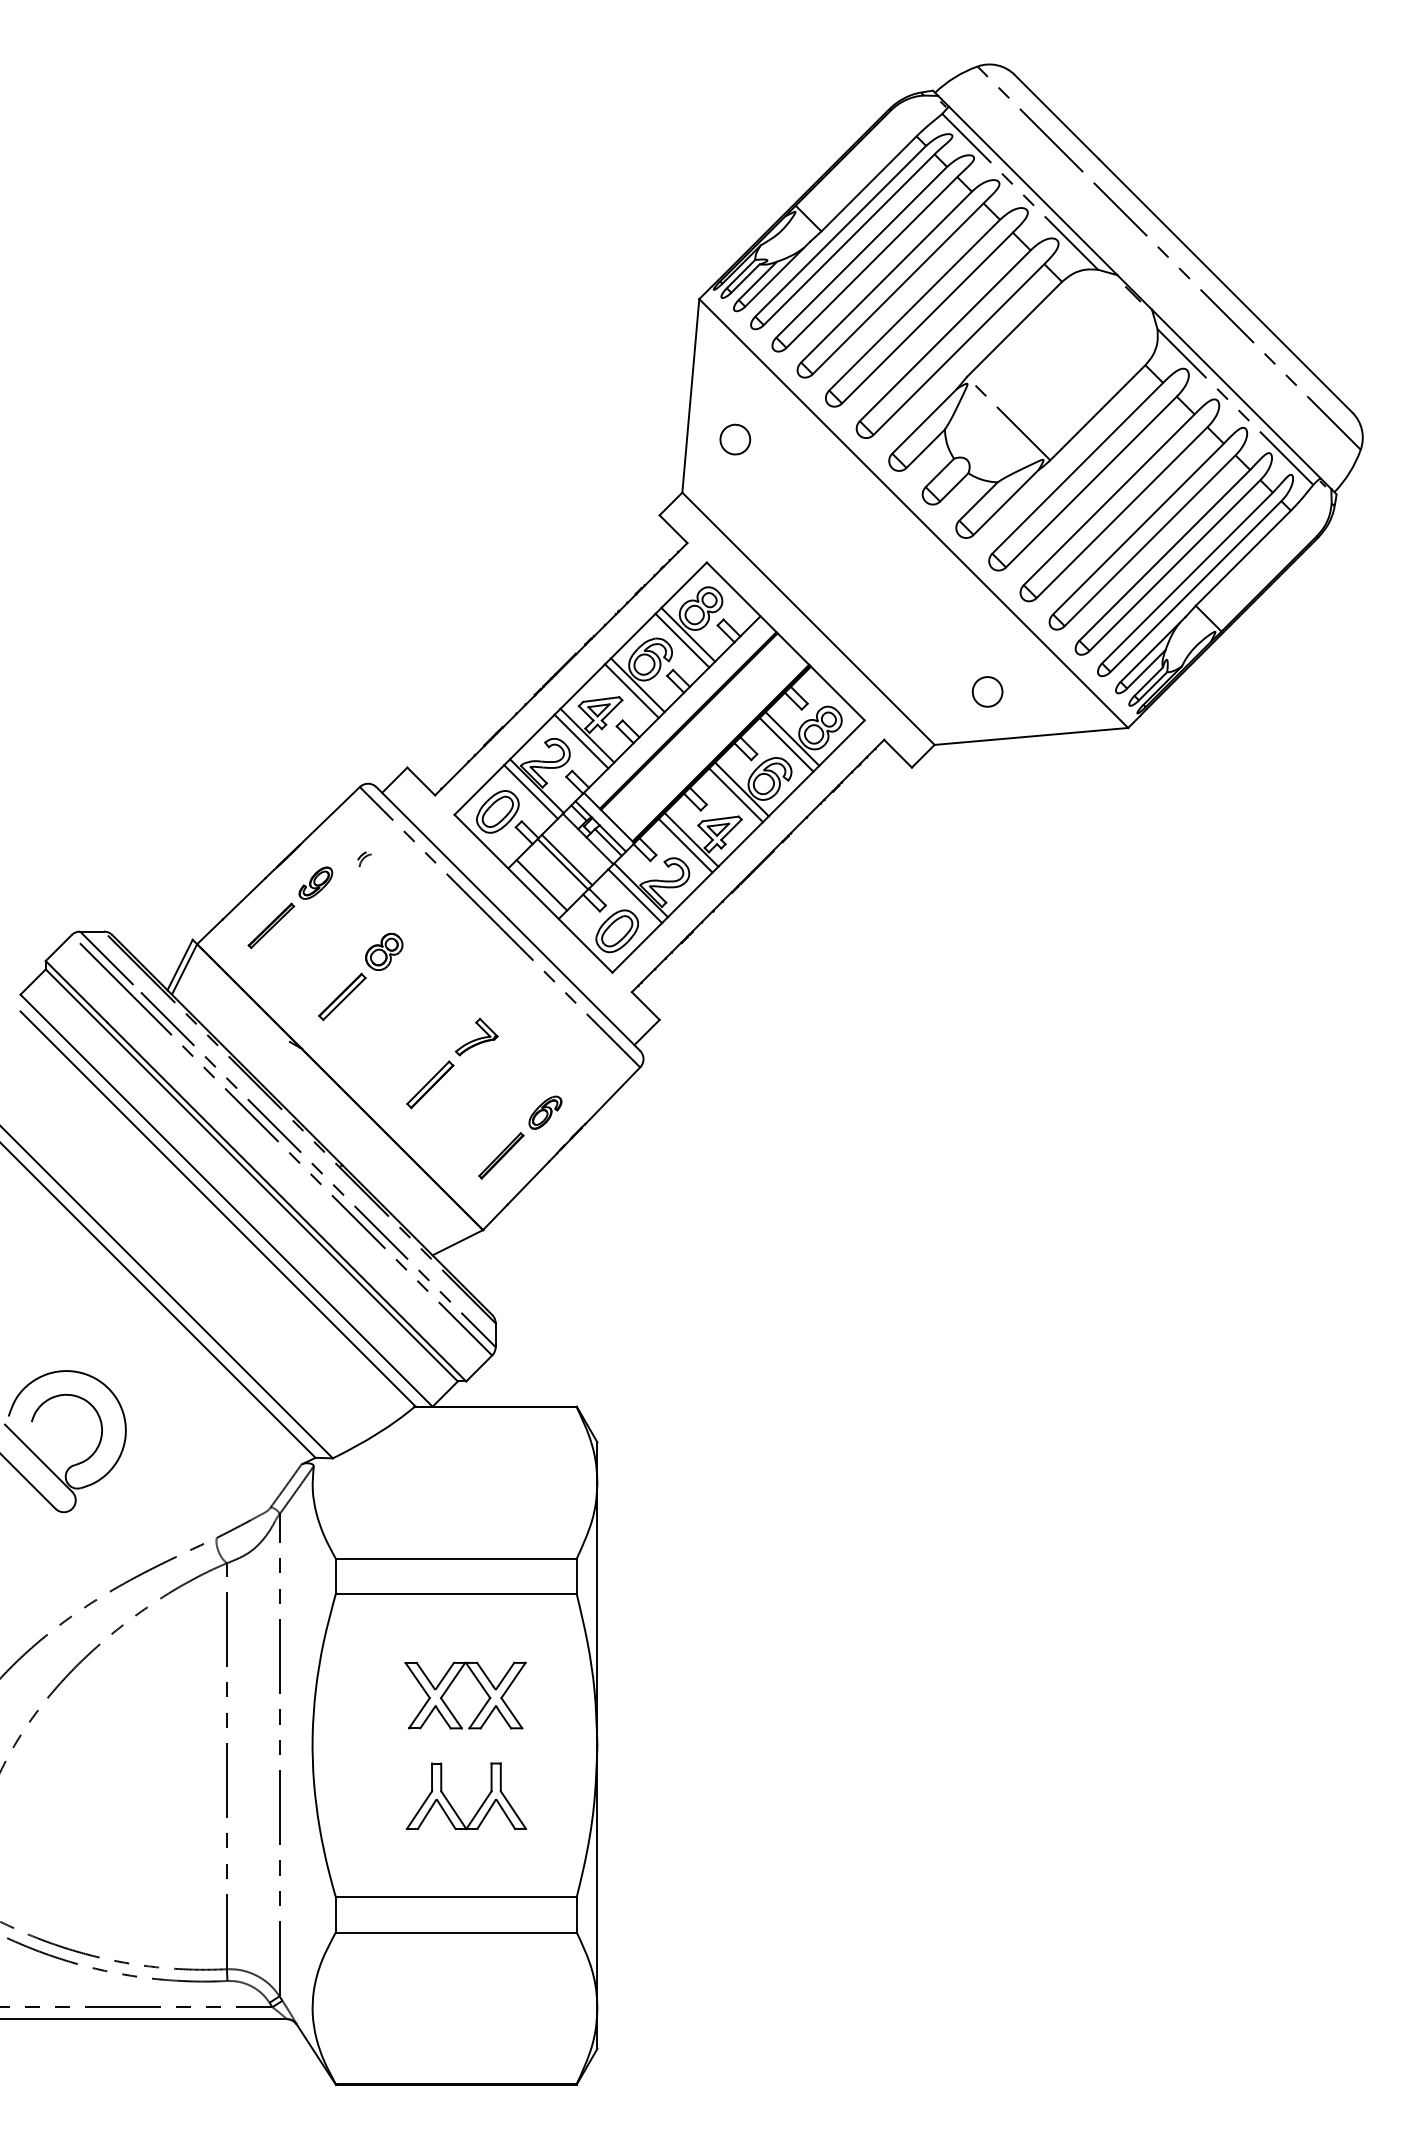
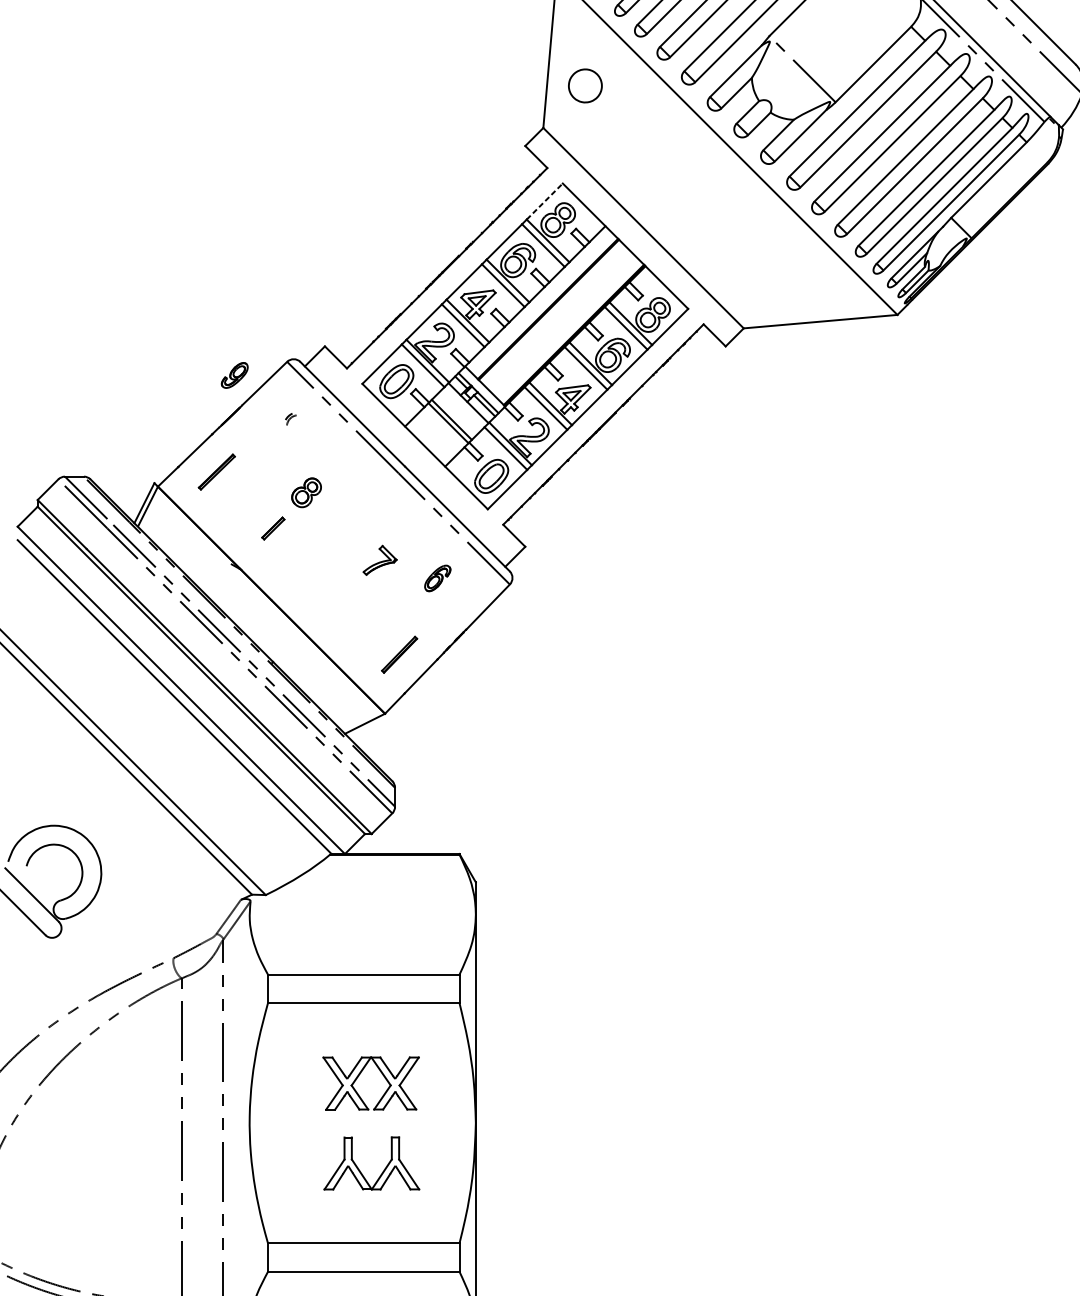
part: (735, 439) -> (585, 85), size x1.4
line: (684, 584) -> (545, 200), solid -> dashed
part: (987, 691) -> (785, 285), removed
part: (315, 882) -> (234, 374), moved
line: (541, 885) -> (431, 440), removed
part: (342, 996) -> (273, 528), size x0.6
part: (430, 1084) -> (343, 598), removed
part: (545, 1112) -> (437, 578), moved

